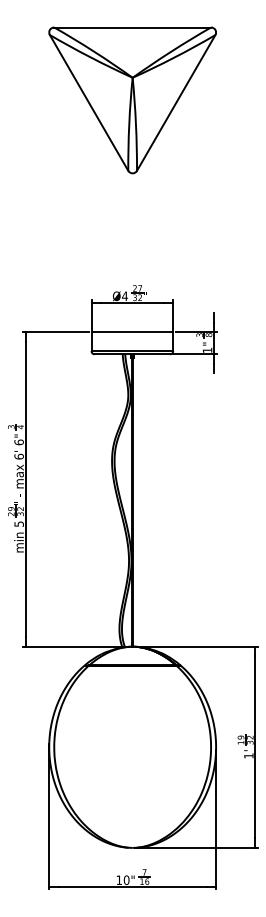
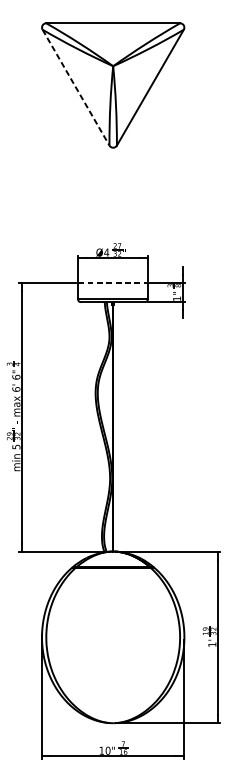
line: (89, 103) -> (76, 88), solid -> dashed
line: (132, 332) -> (113, 283), solid -> dashed

